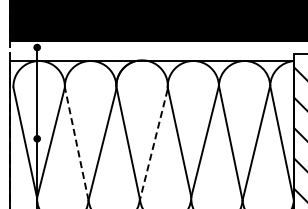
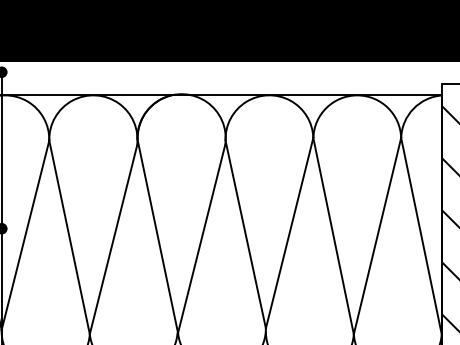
line: (76, 143) -> (69, 236), dashed -> solid
line: (153, 144) -> (201, 238), dashed -> solid

